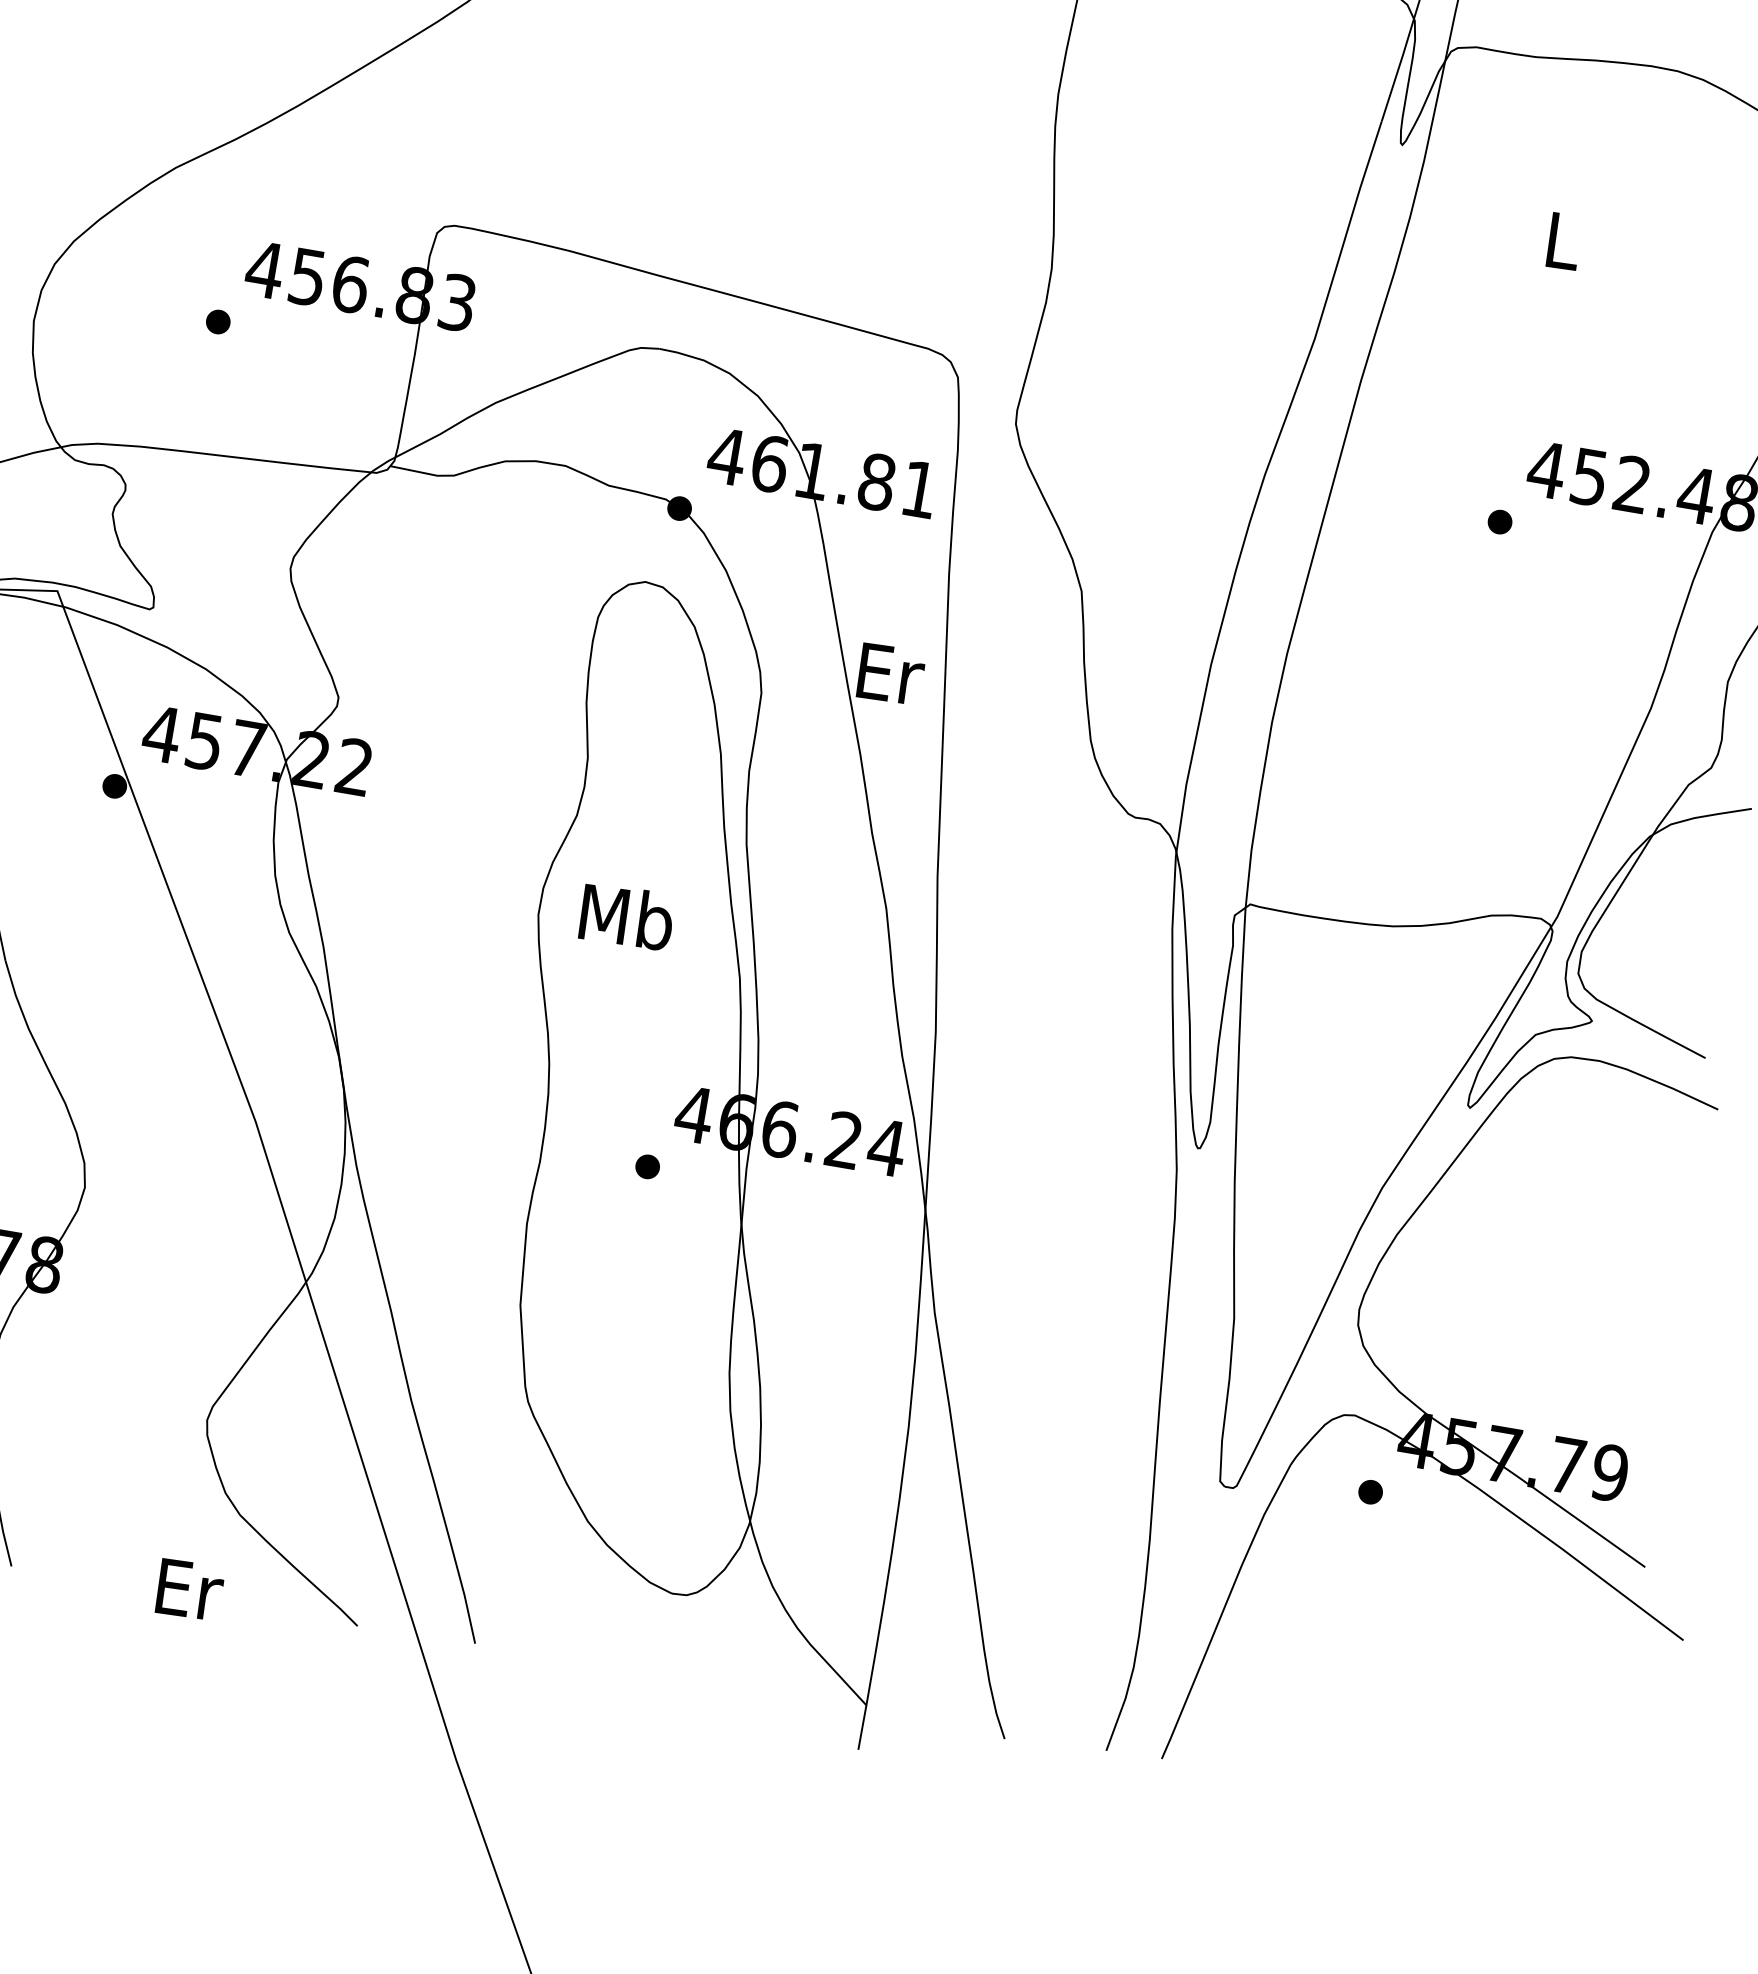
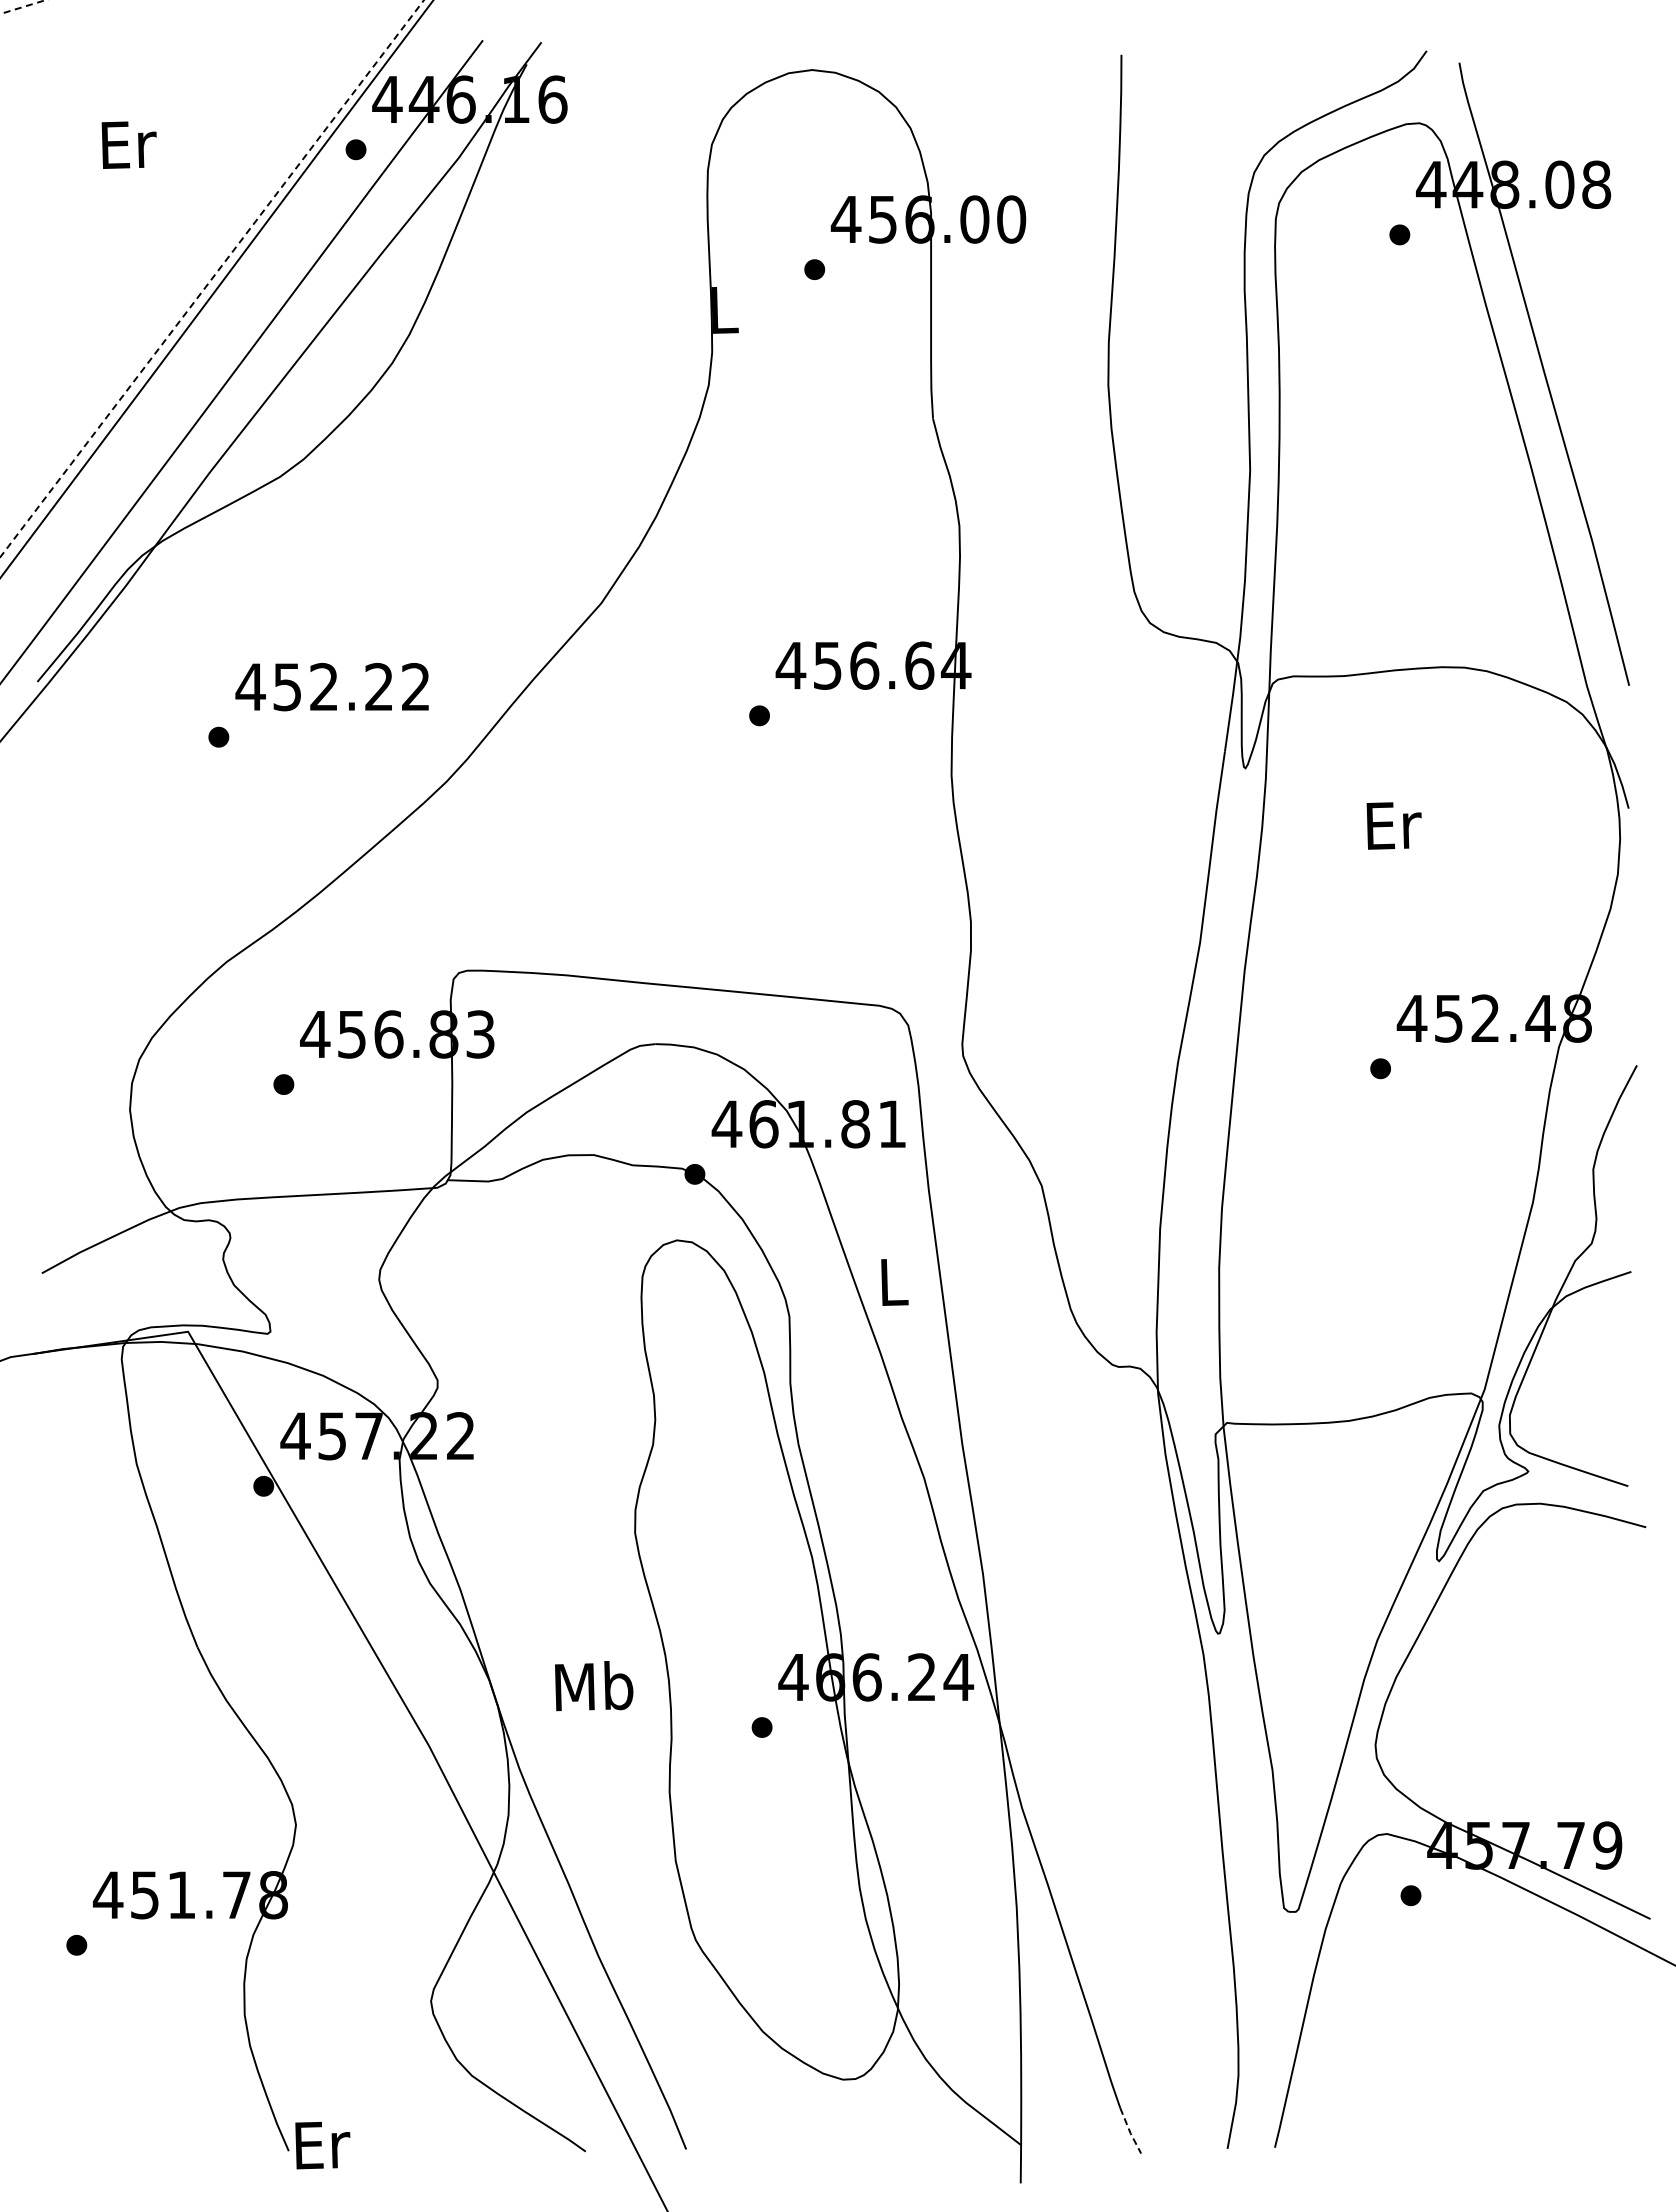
text: (1563, 241) -> (1393, 825), L -> Er
text: (890, 674) -> (894, 1282), Er -> L
text: (627, 917) -> (594, 1686), moved
text: (189, 1590) -> (322, 2145), moved
line: (996, 1711) -> (1130, 2131), solid -> dashed

